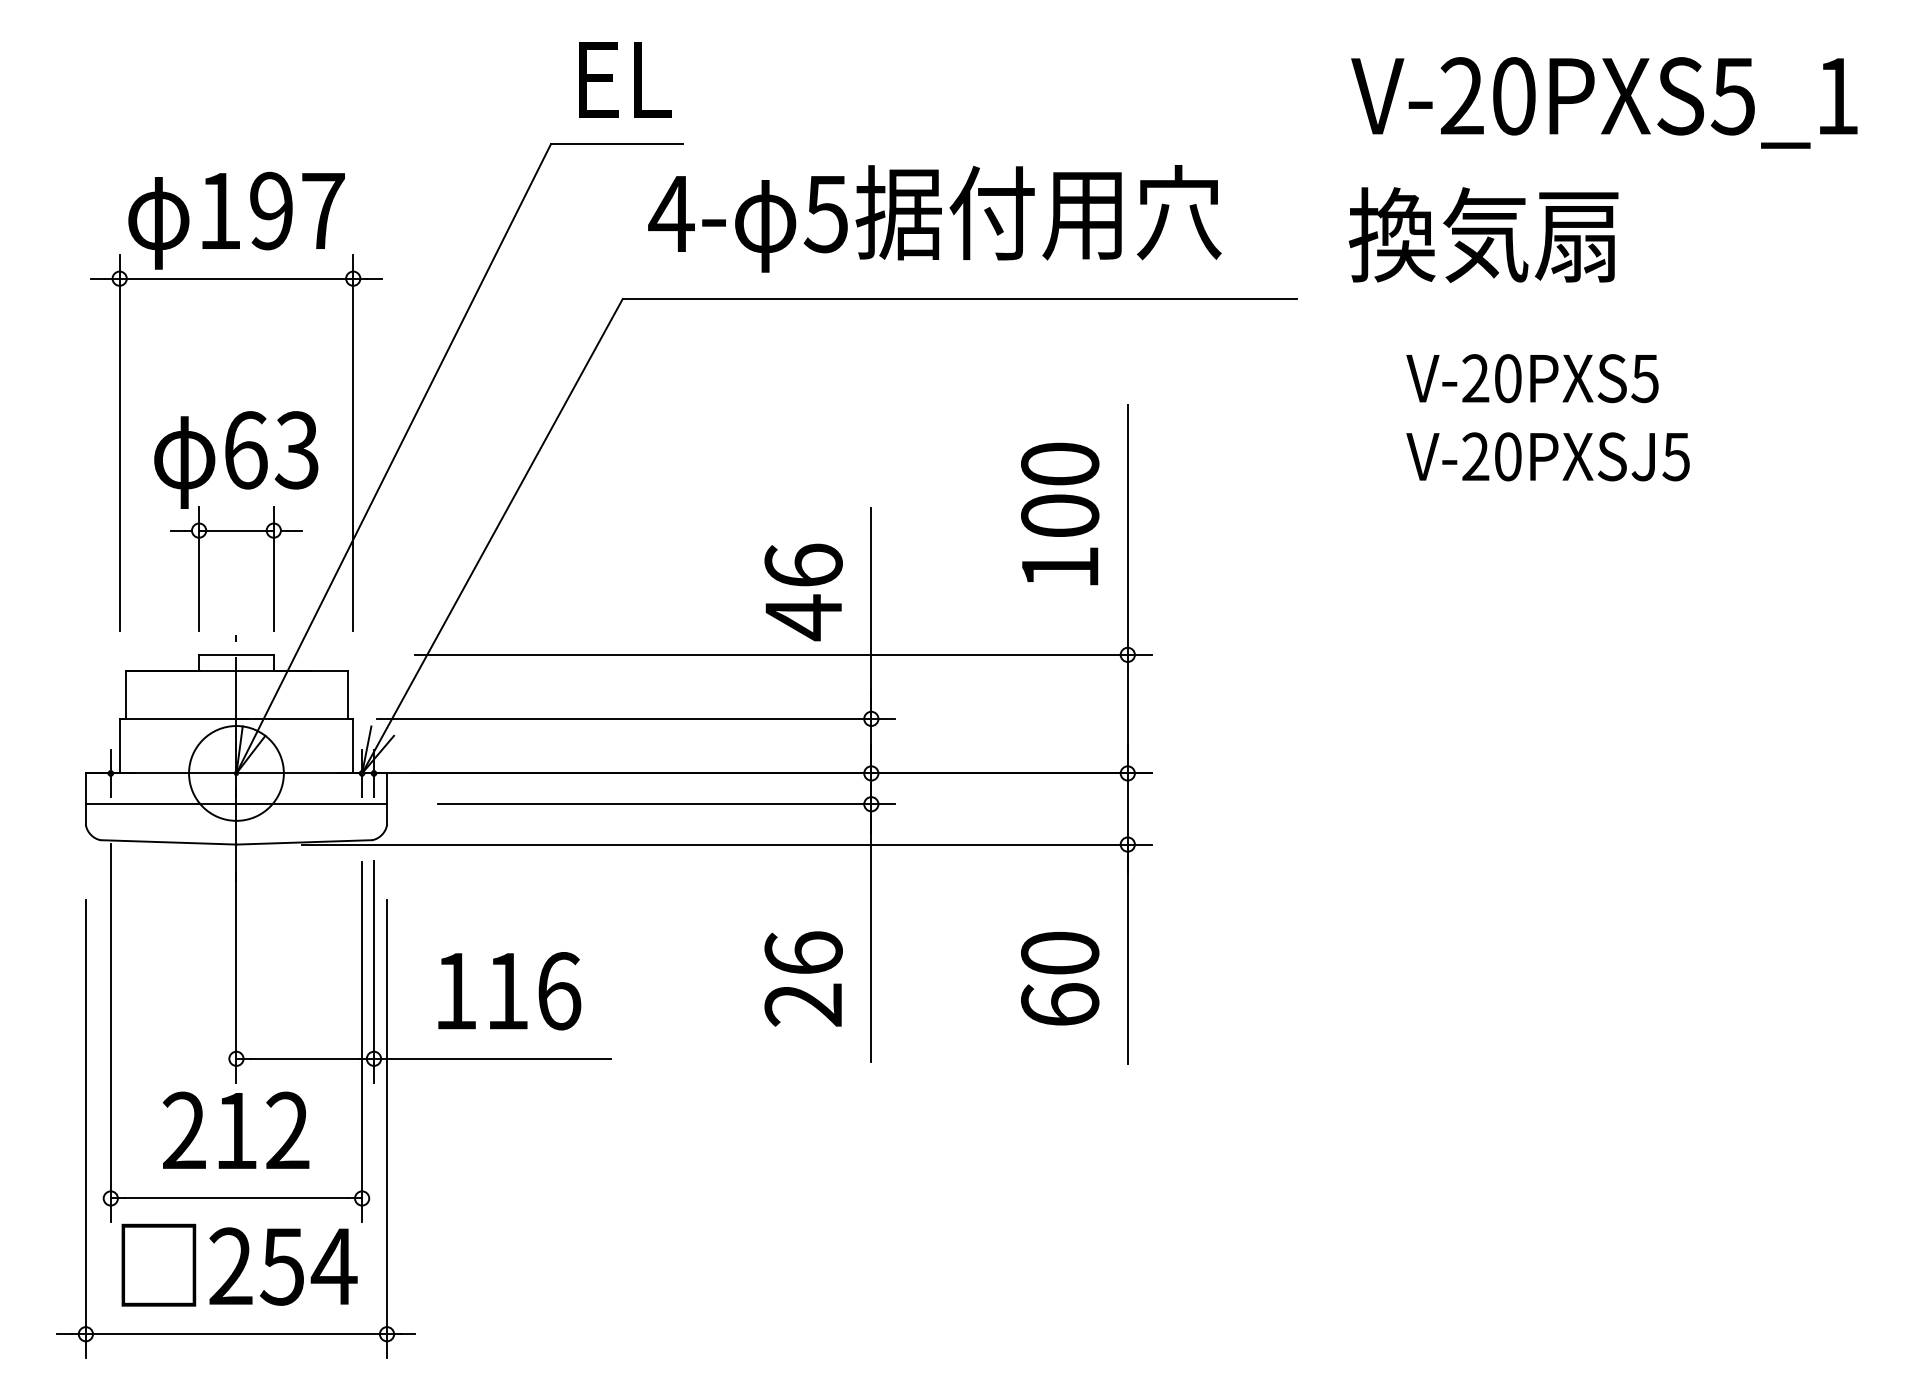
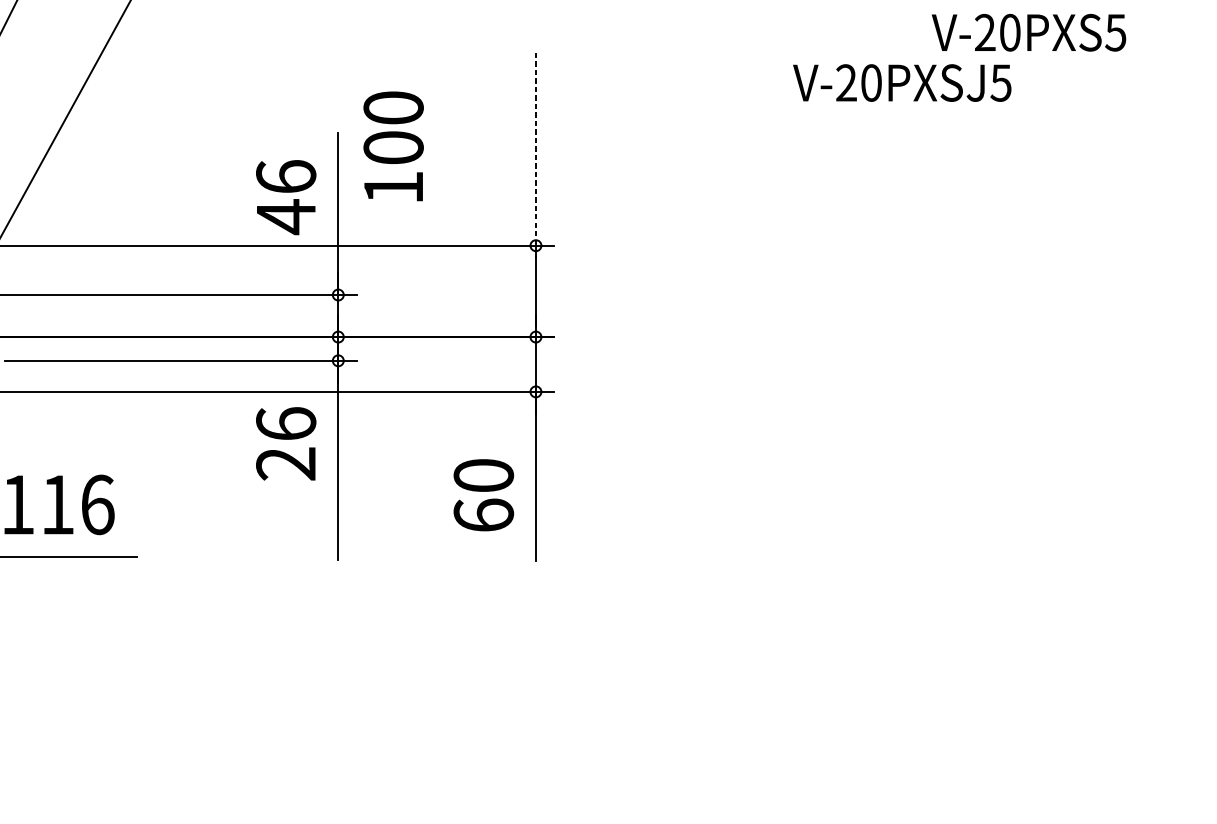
text: (1532, 378) -> (1028, 32), moved
text: (1547, 456) -> (901, 82), moved
text: (1060, 513) -> (393, 145), moved
line: (1127, 530) -> (535, 149), solid -> dashed
text: (803, 978) -> (286, 443), moved

